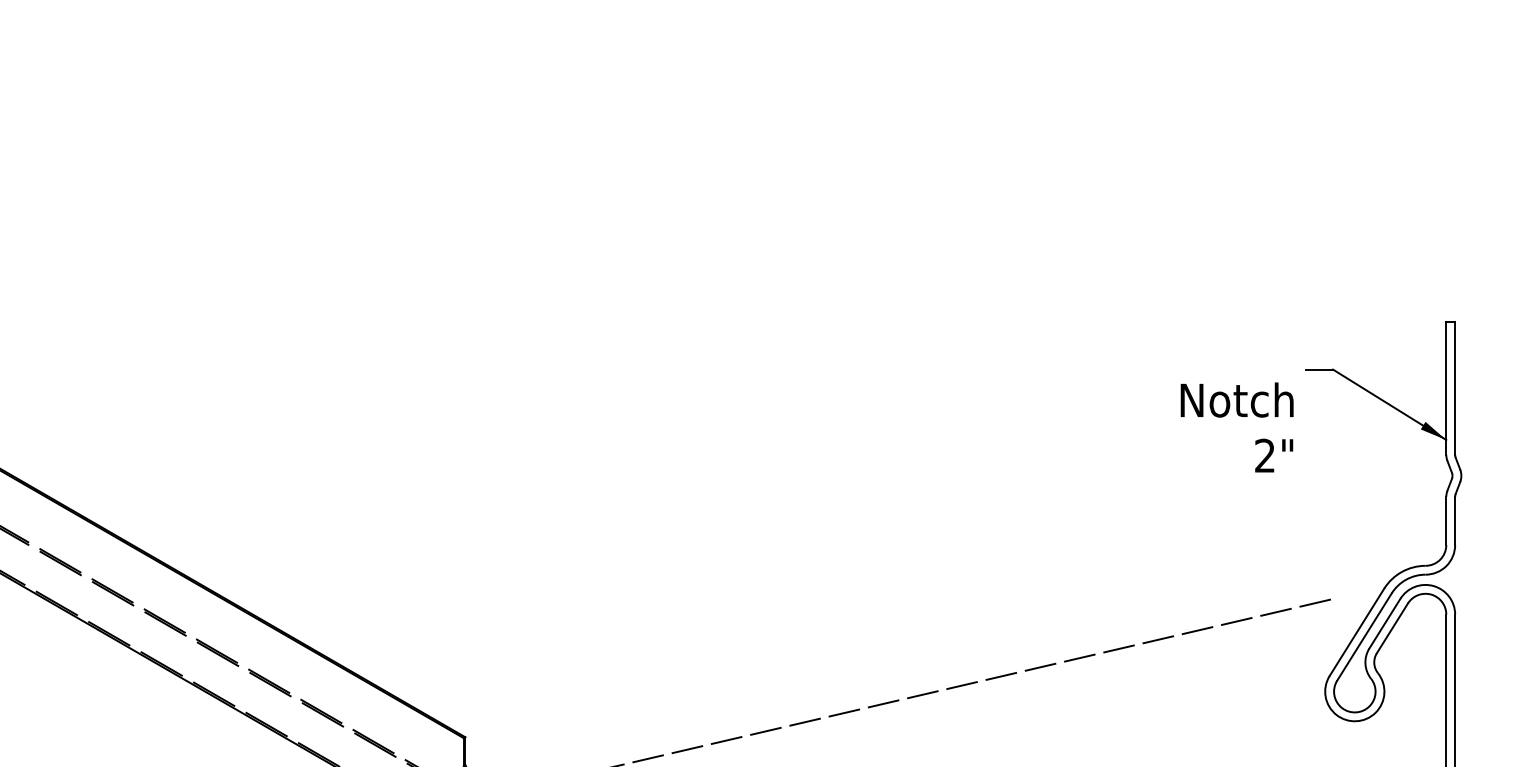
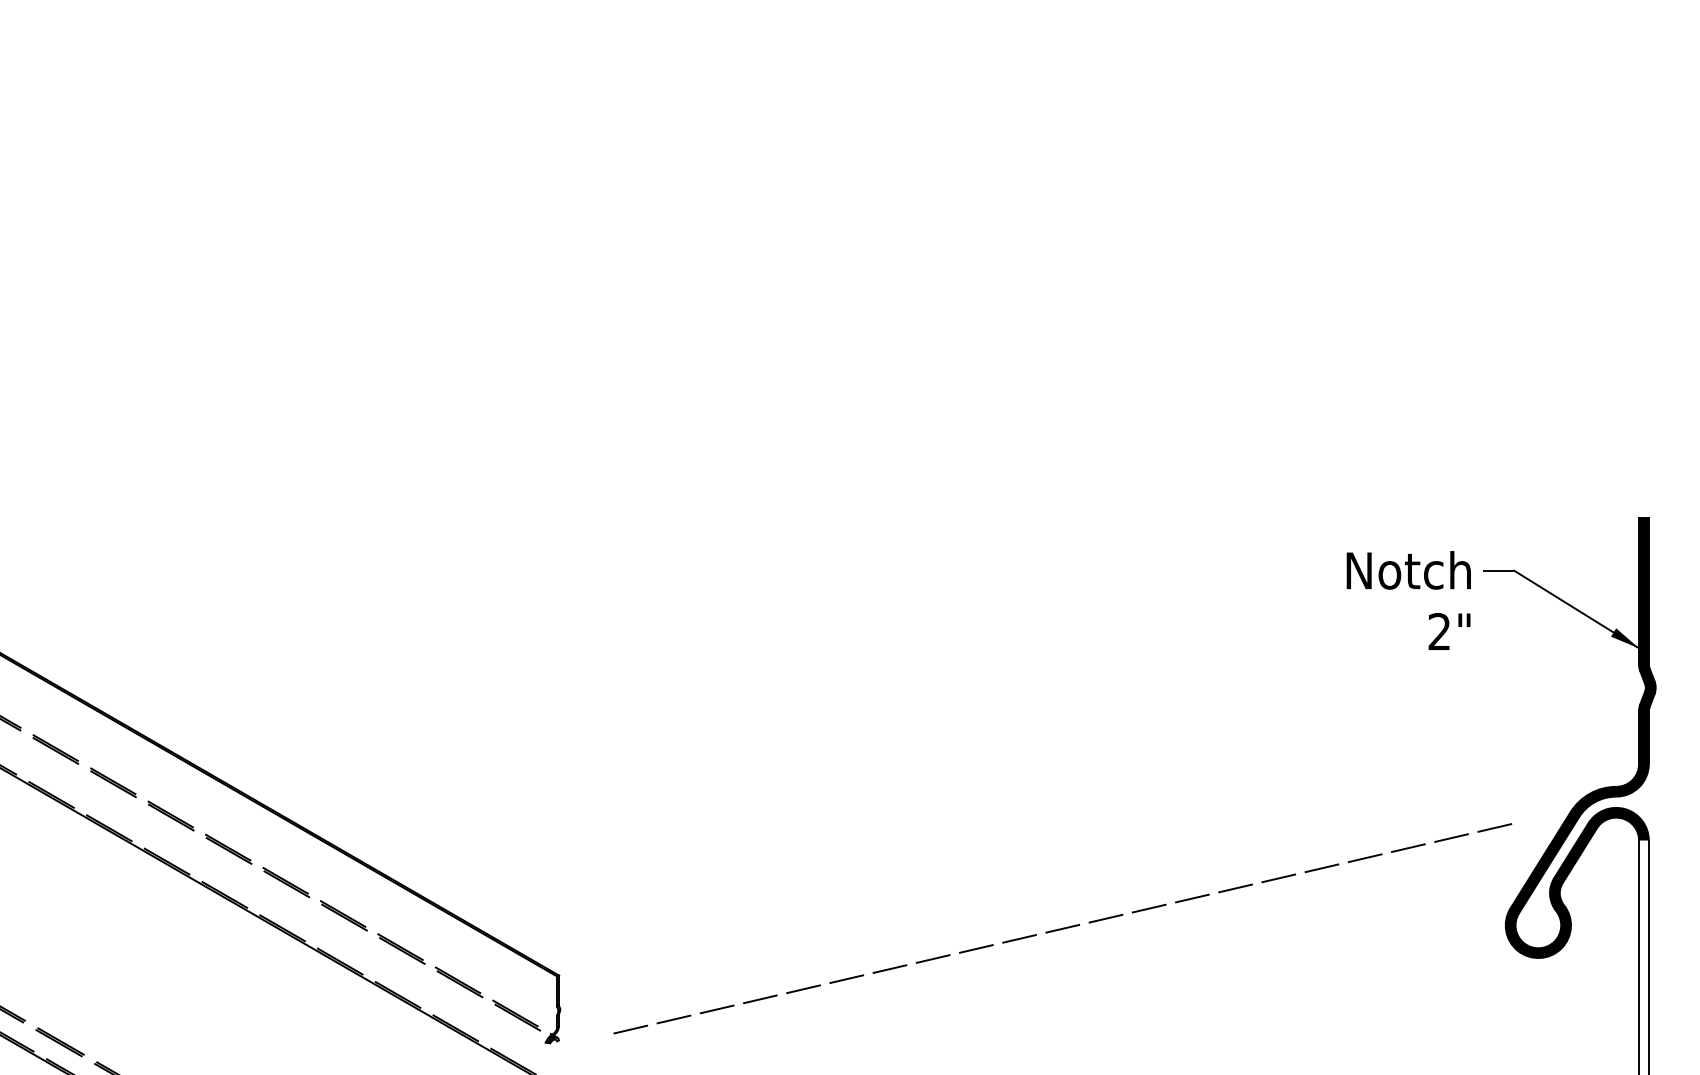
text: (1236, 427) -> (1408, 600), moved
fill: (1393, 520) -> (1580, 737), added

